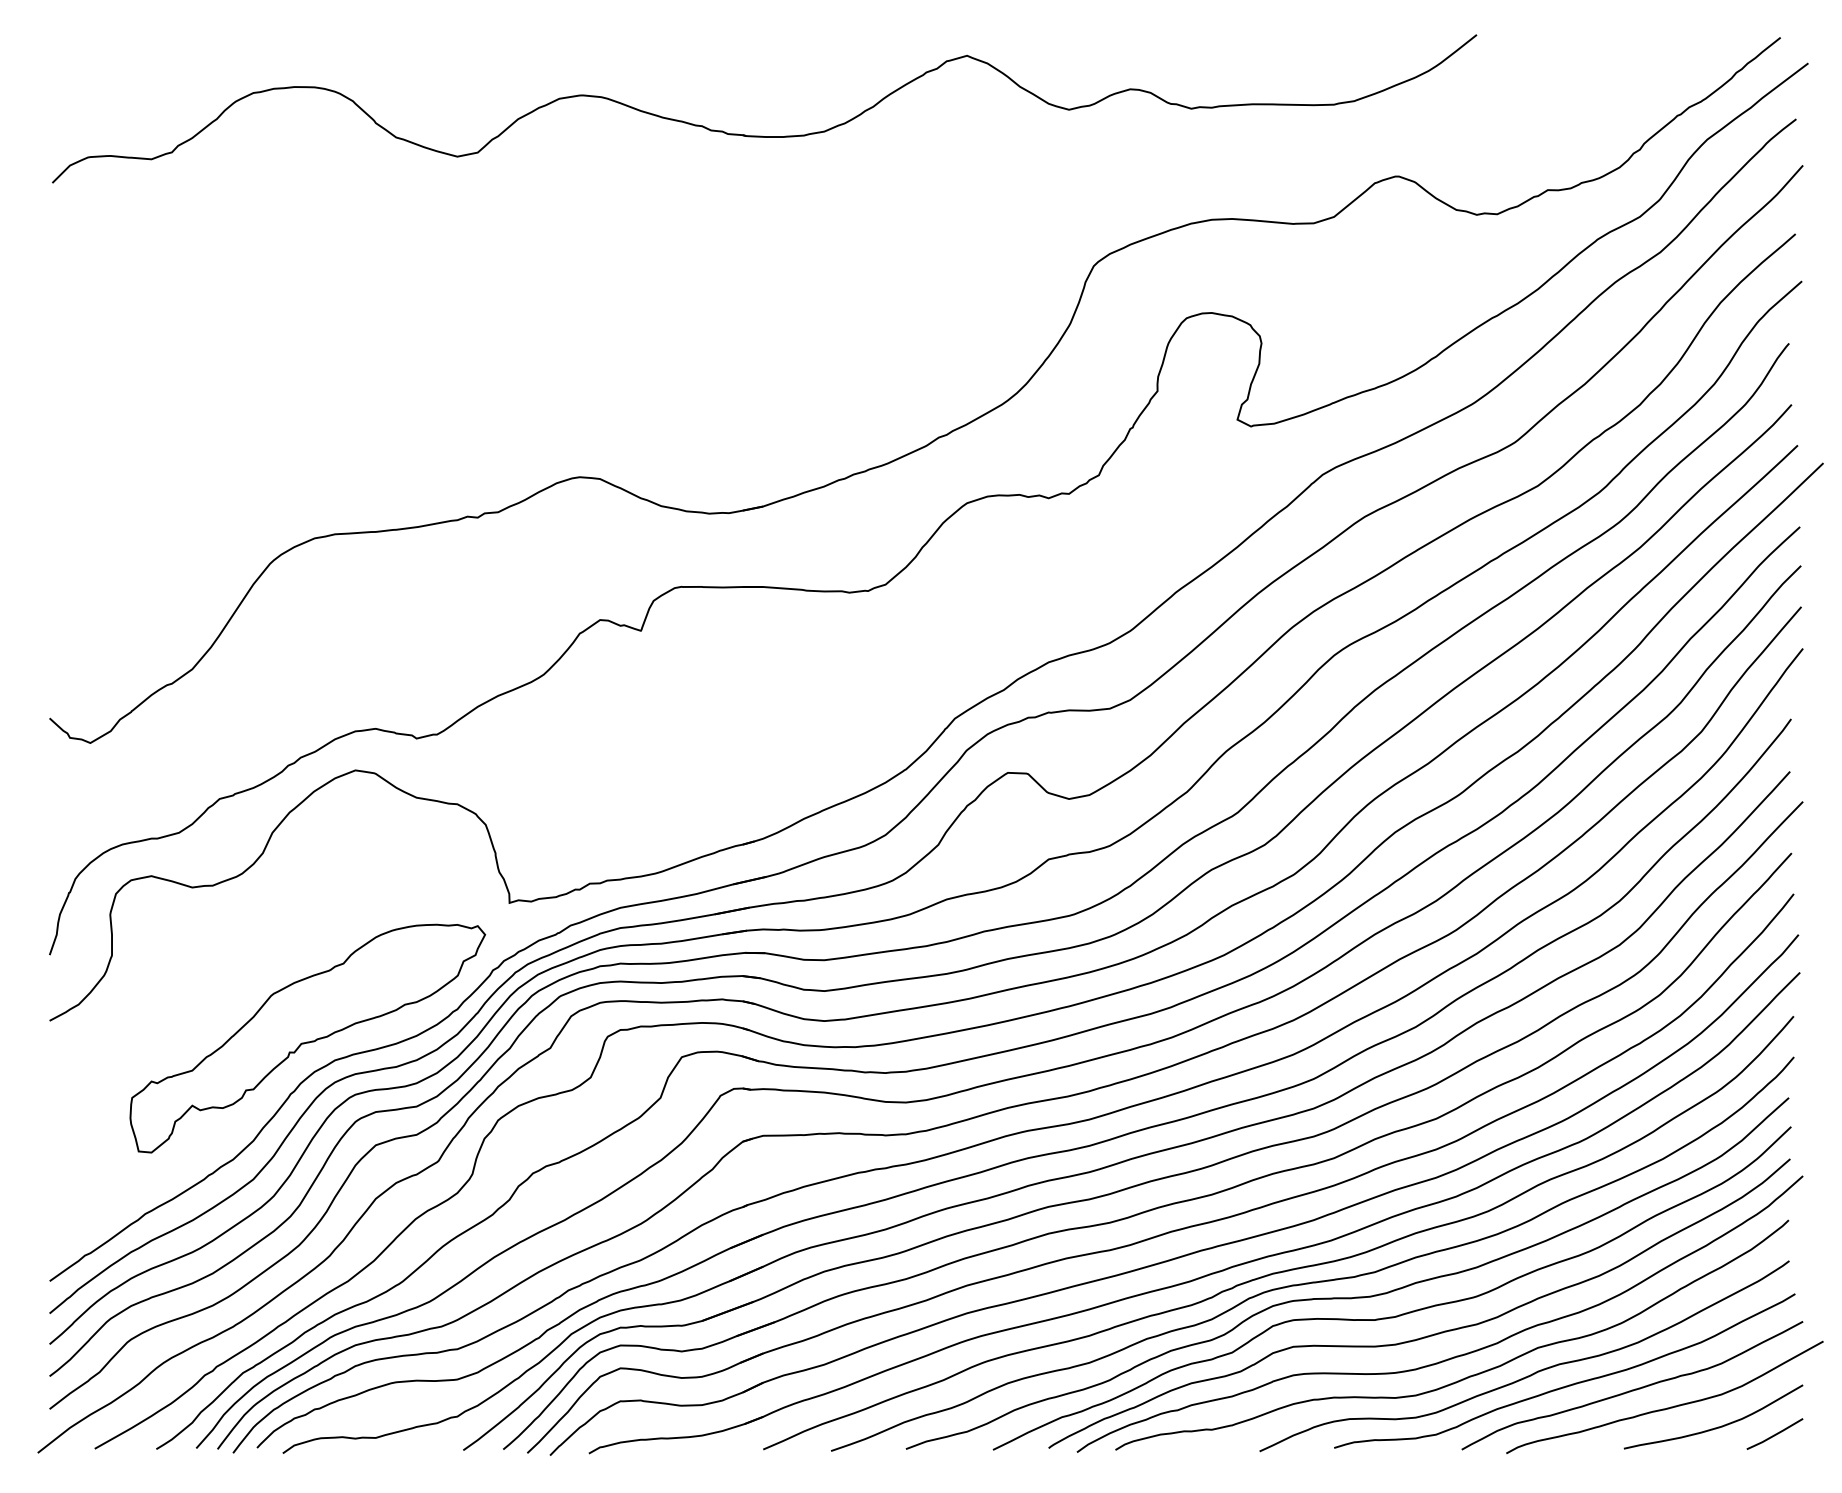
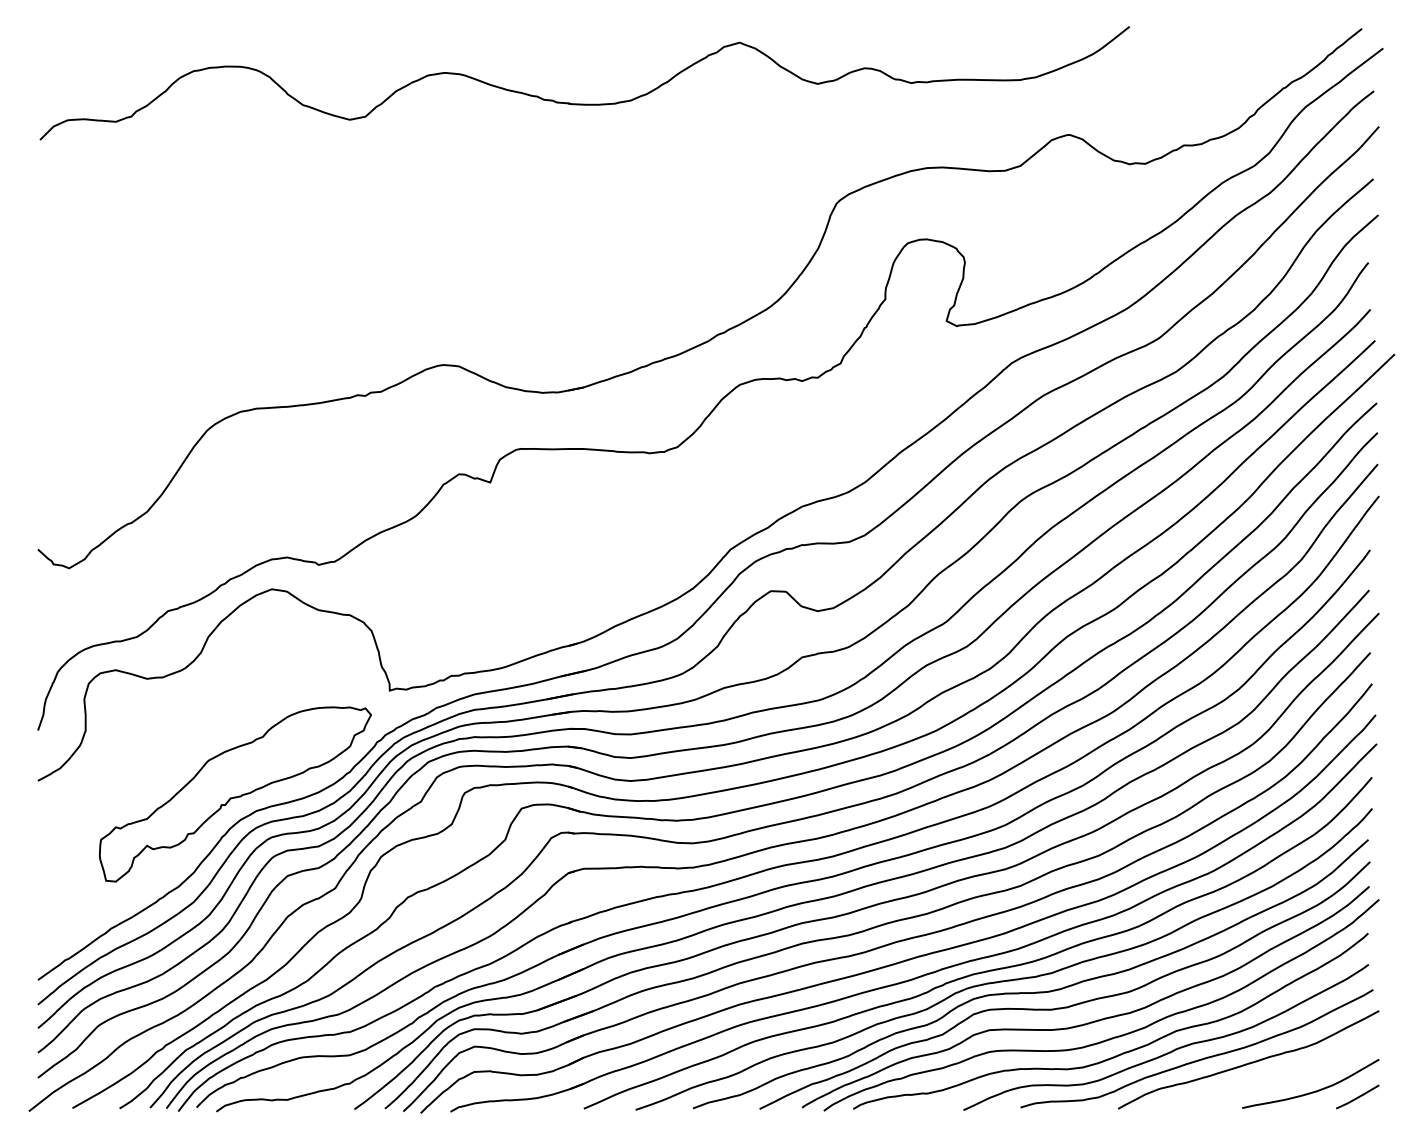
curve: (1666, 1407) -> (1274, 1076), removed

